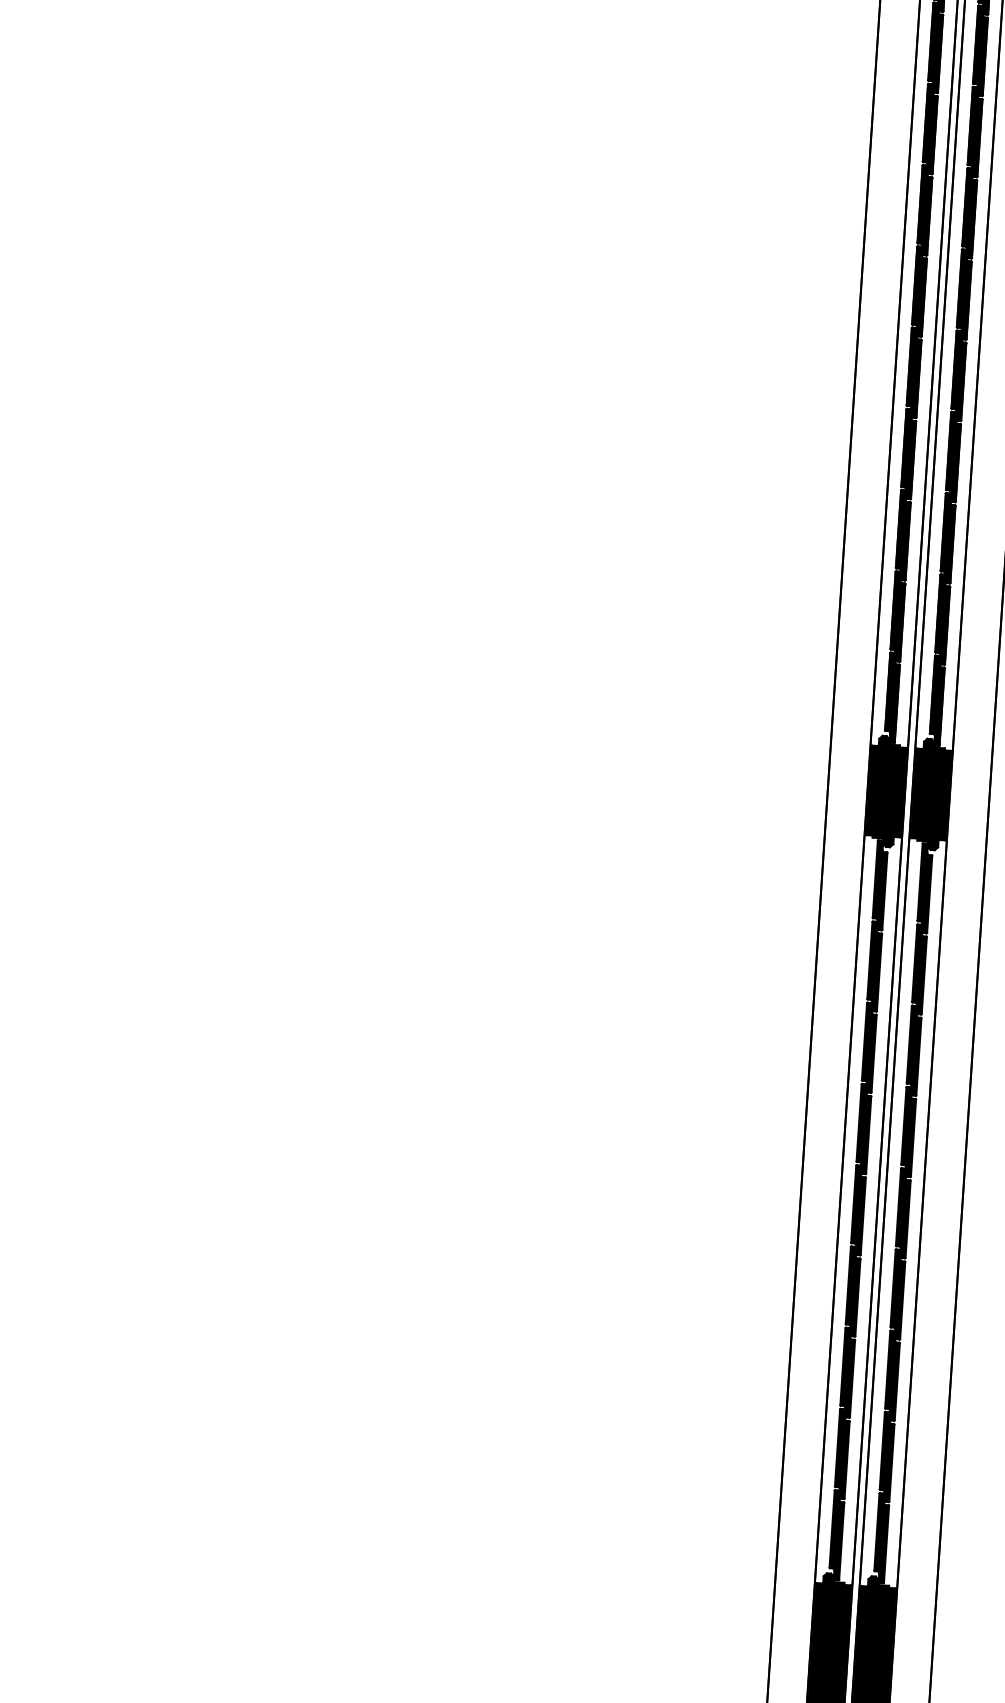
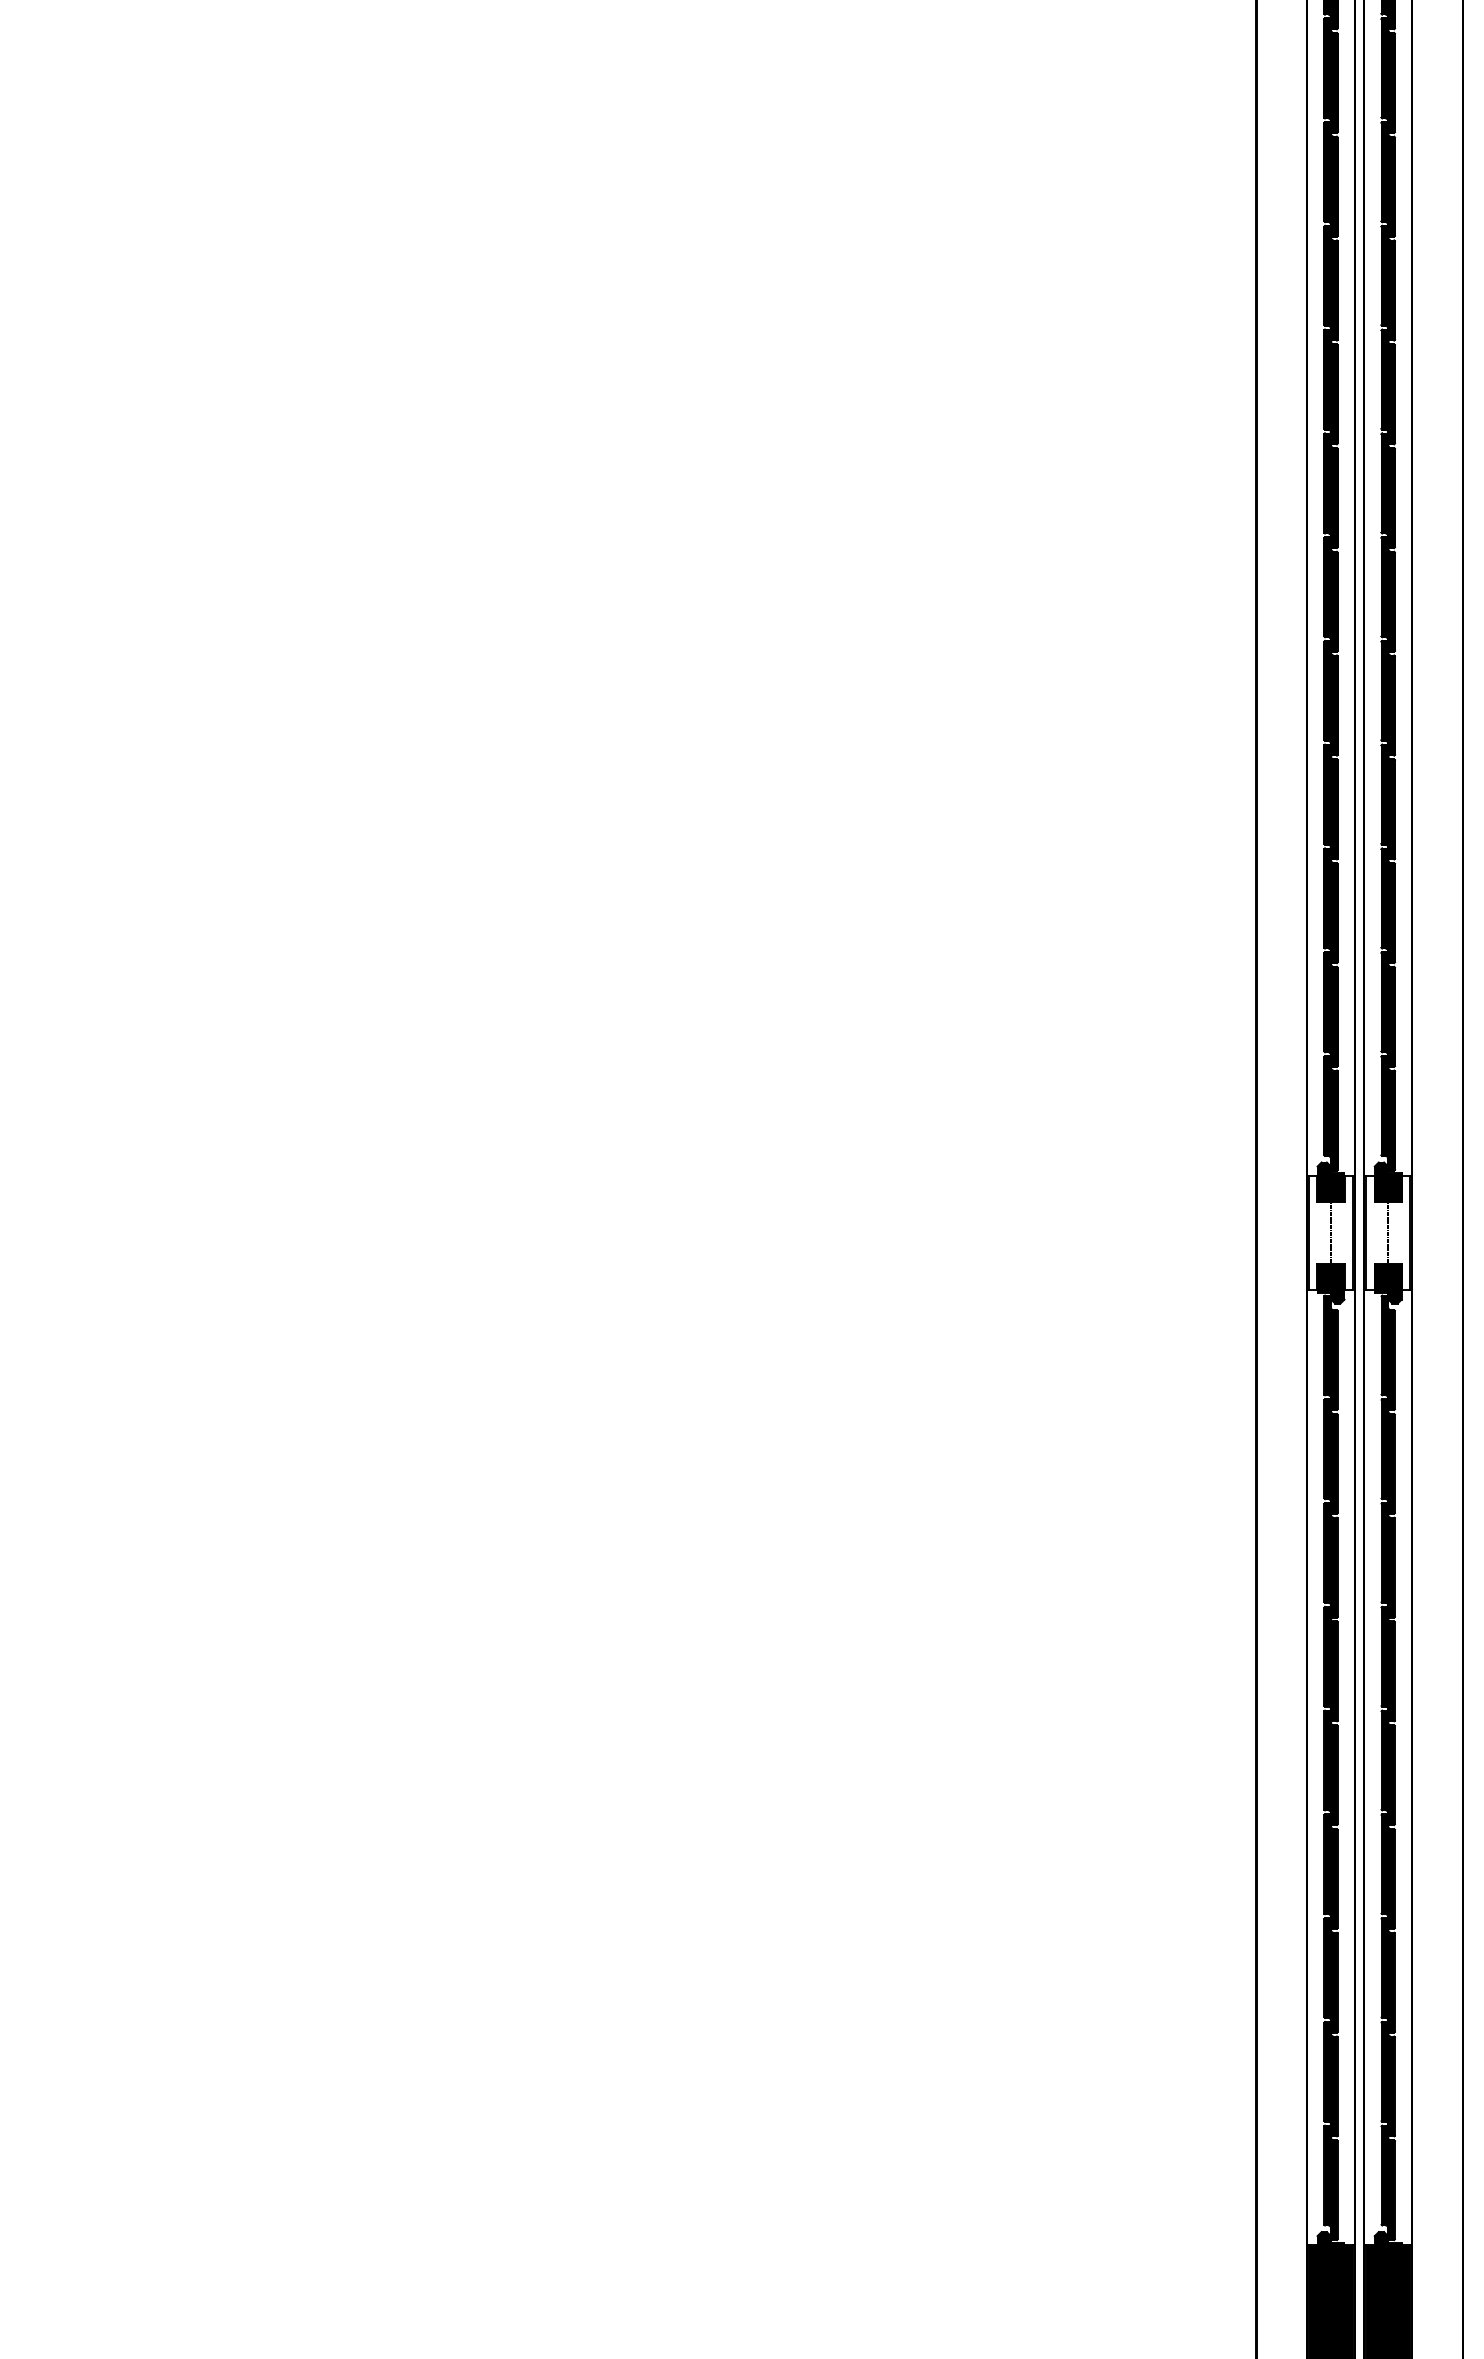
fill: (885, 791) -> (1330, 1232), removed
fill: (931, 794) -> (1388, 1232), removed

